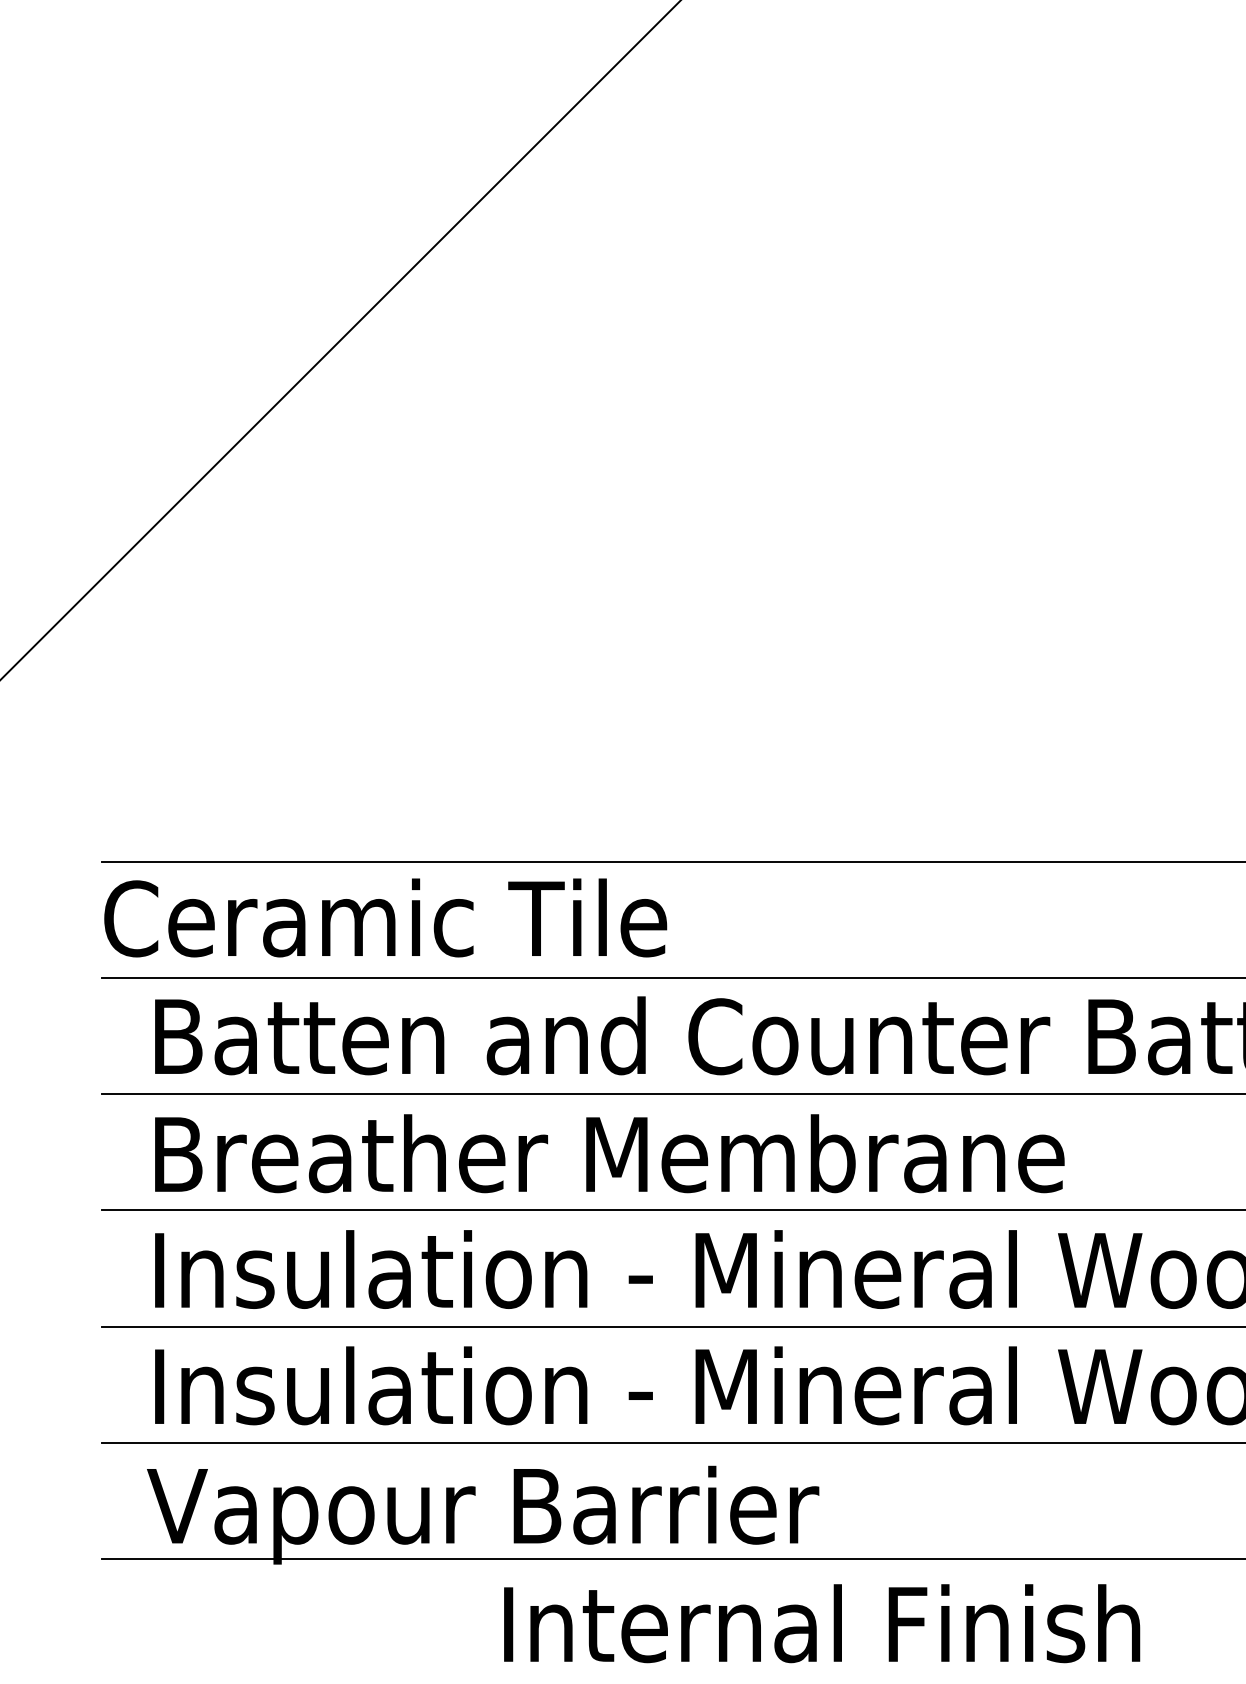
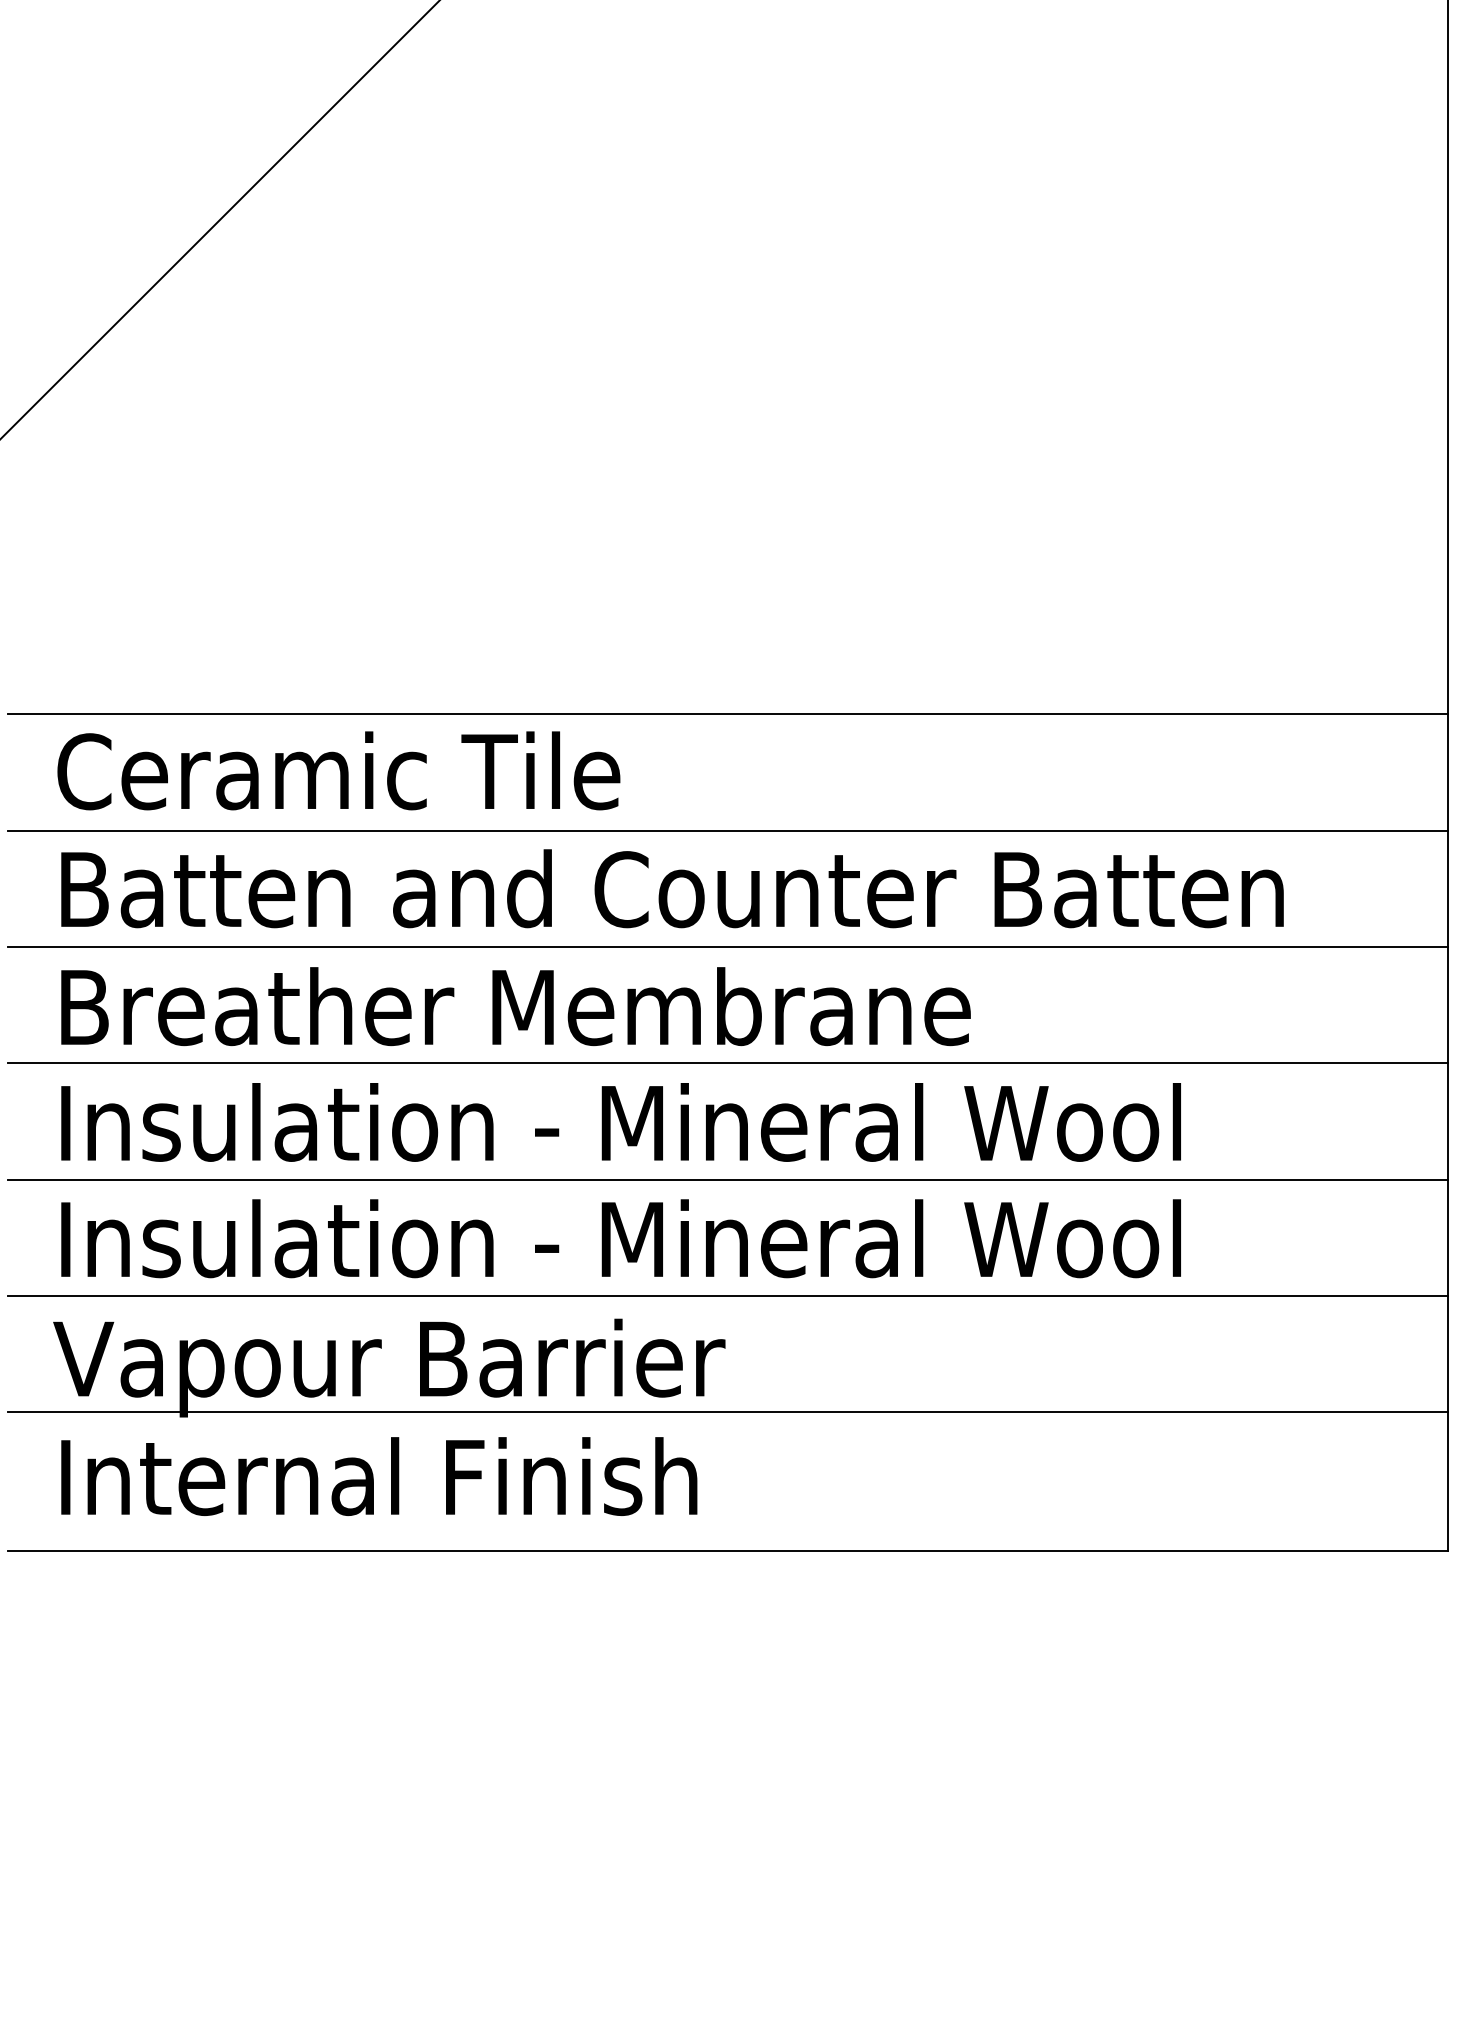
text: (385, 917) -> (338, 770), moved
text: (822, 1623) -> (379, 1476), moved

